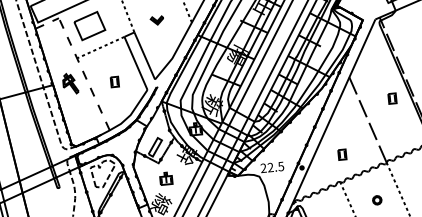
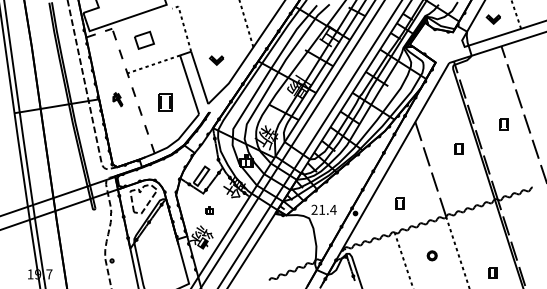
part: (157, 20) -> (216, 60), moved
part: (89, 26) -> (144, 40), size x0.6
part: (114, 82) -> (164, 102), size x1.6
part: (70, 83) -> (117, 99), size x0.6
text: (275, 166) -> (327, 209), 22.5 -> 21.4
part: (165, 178) -> (209, 210), size x0.6

